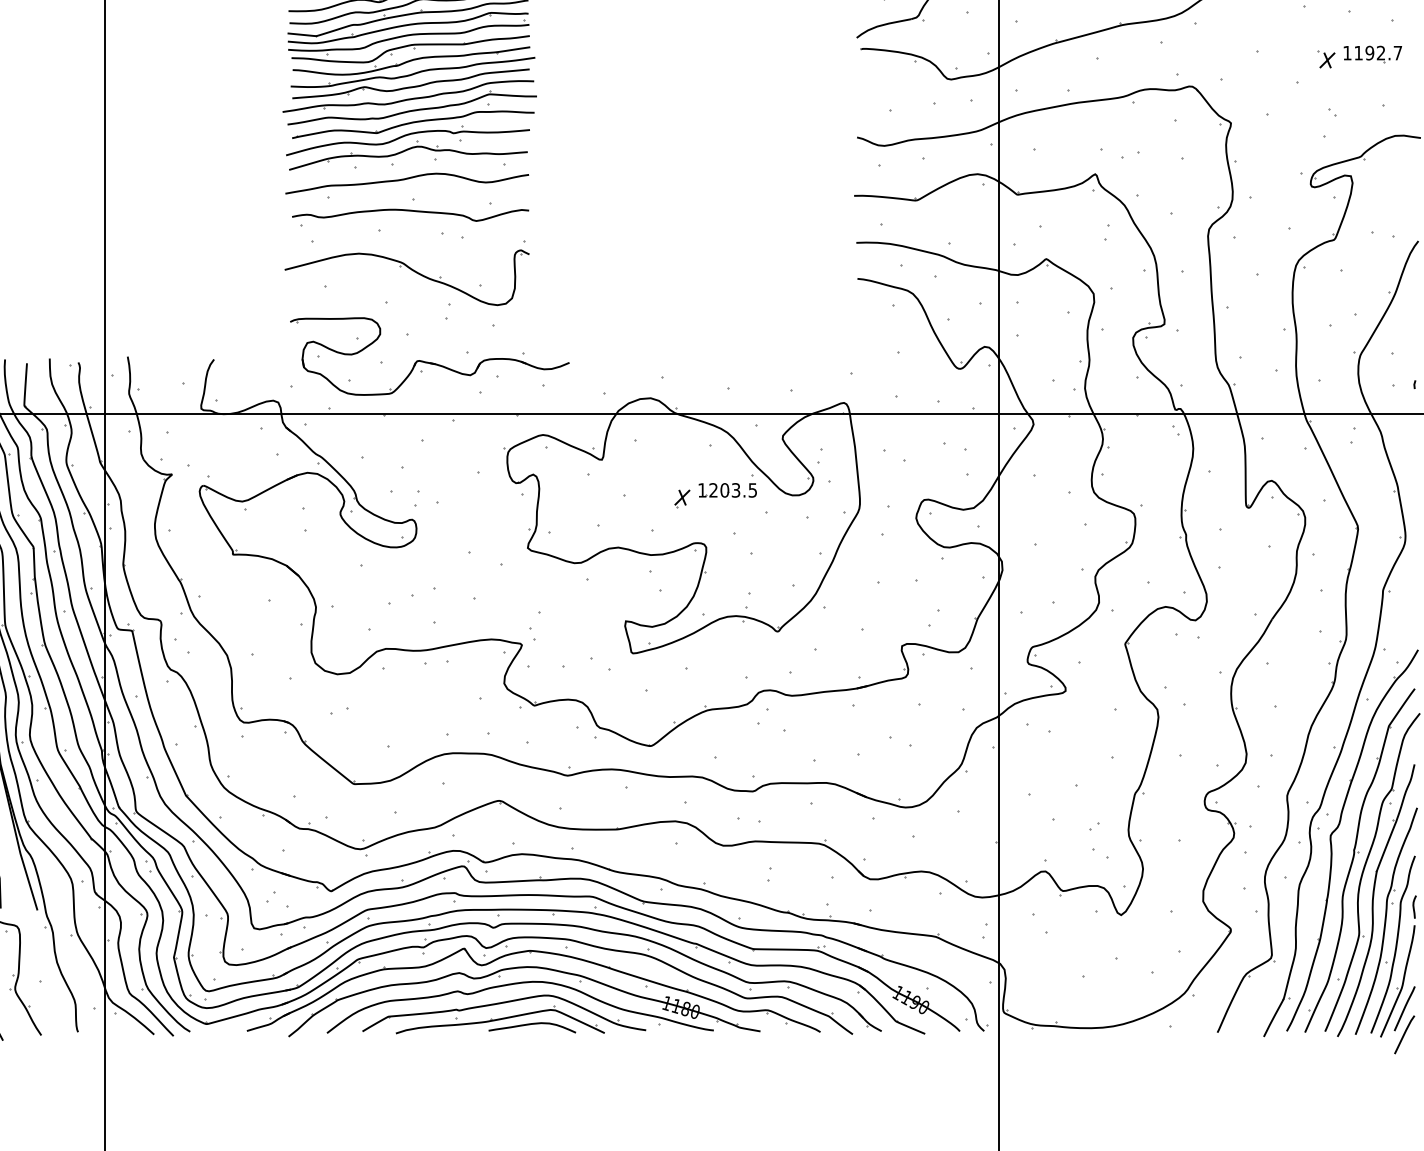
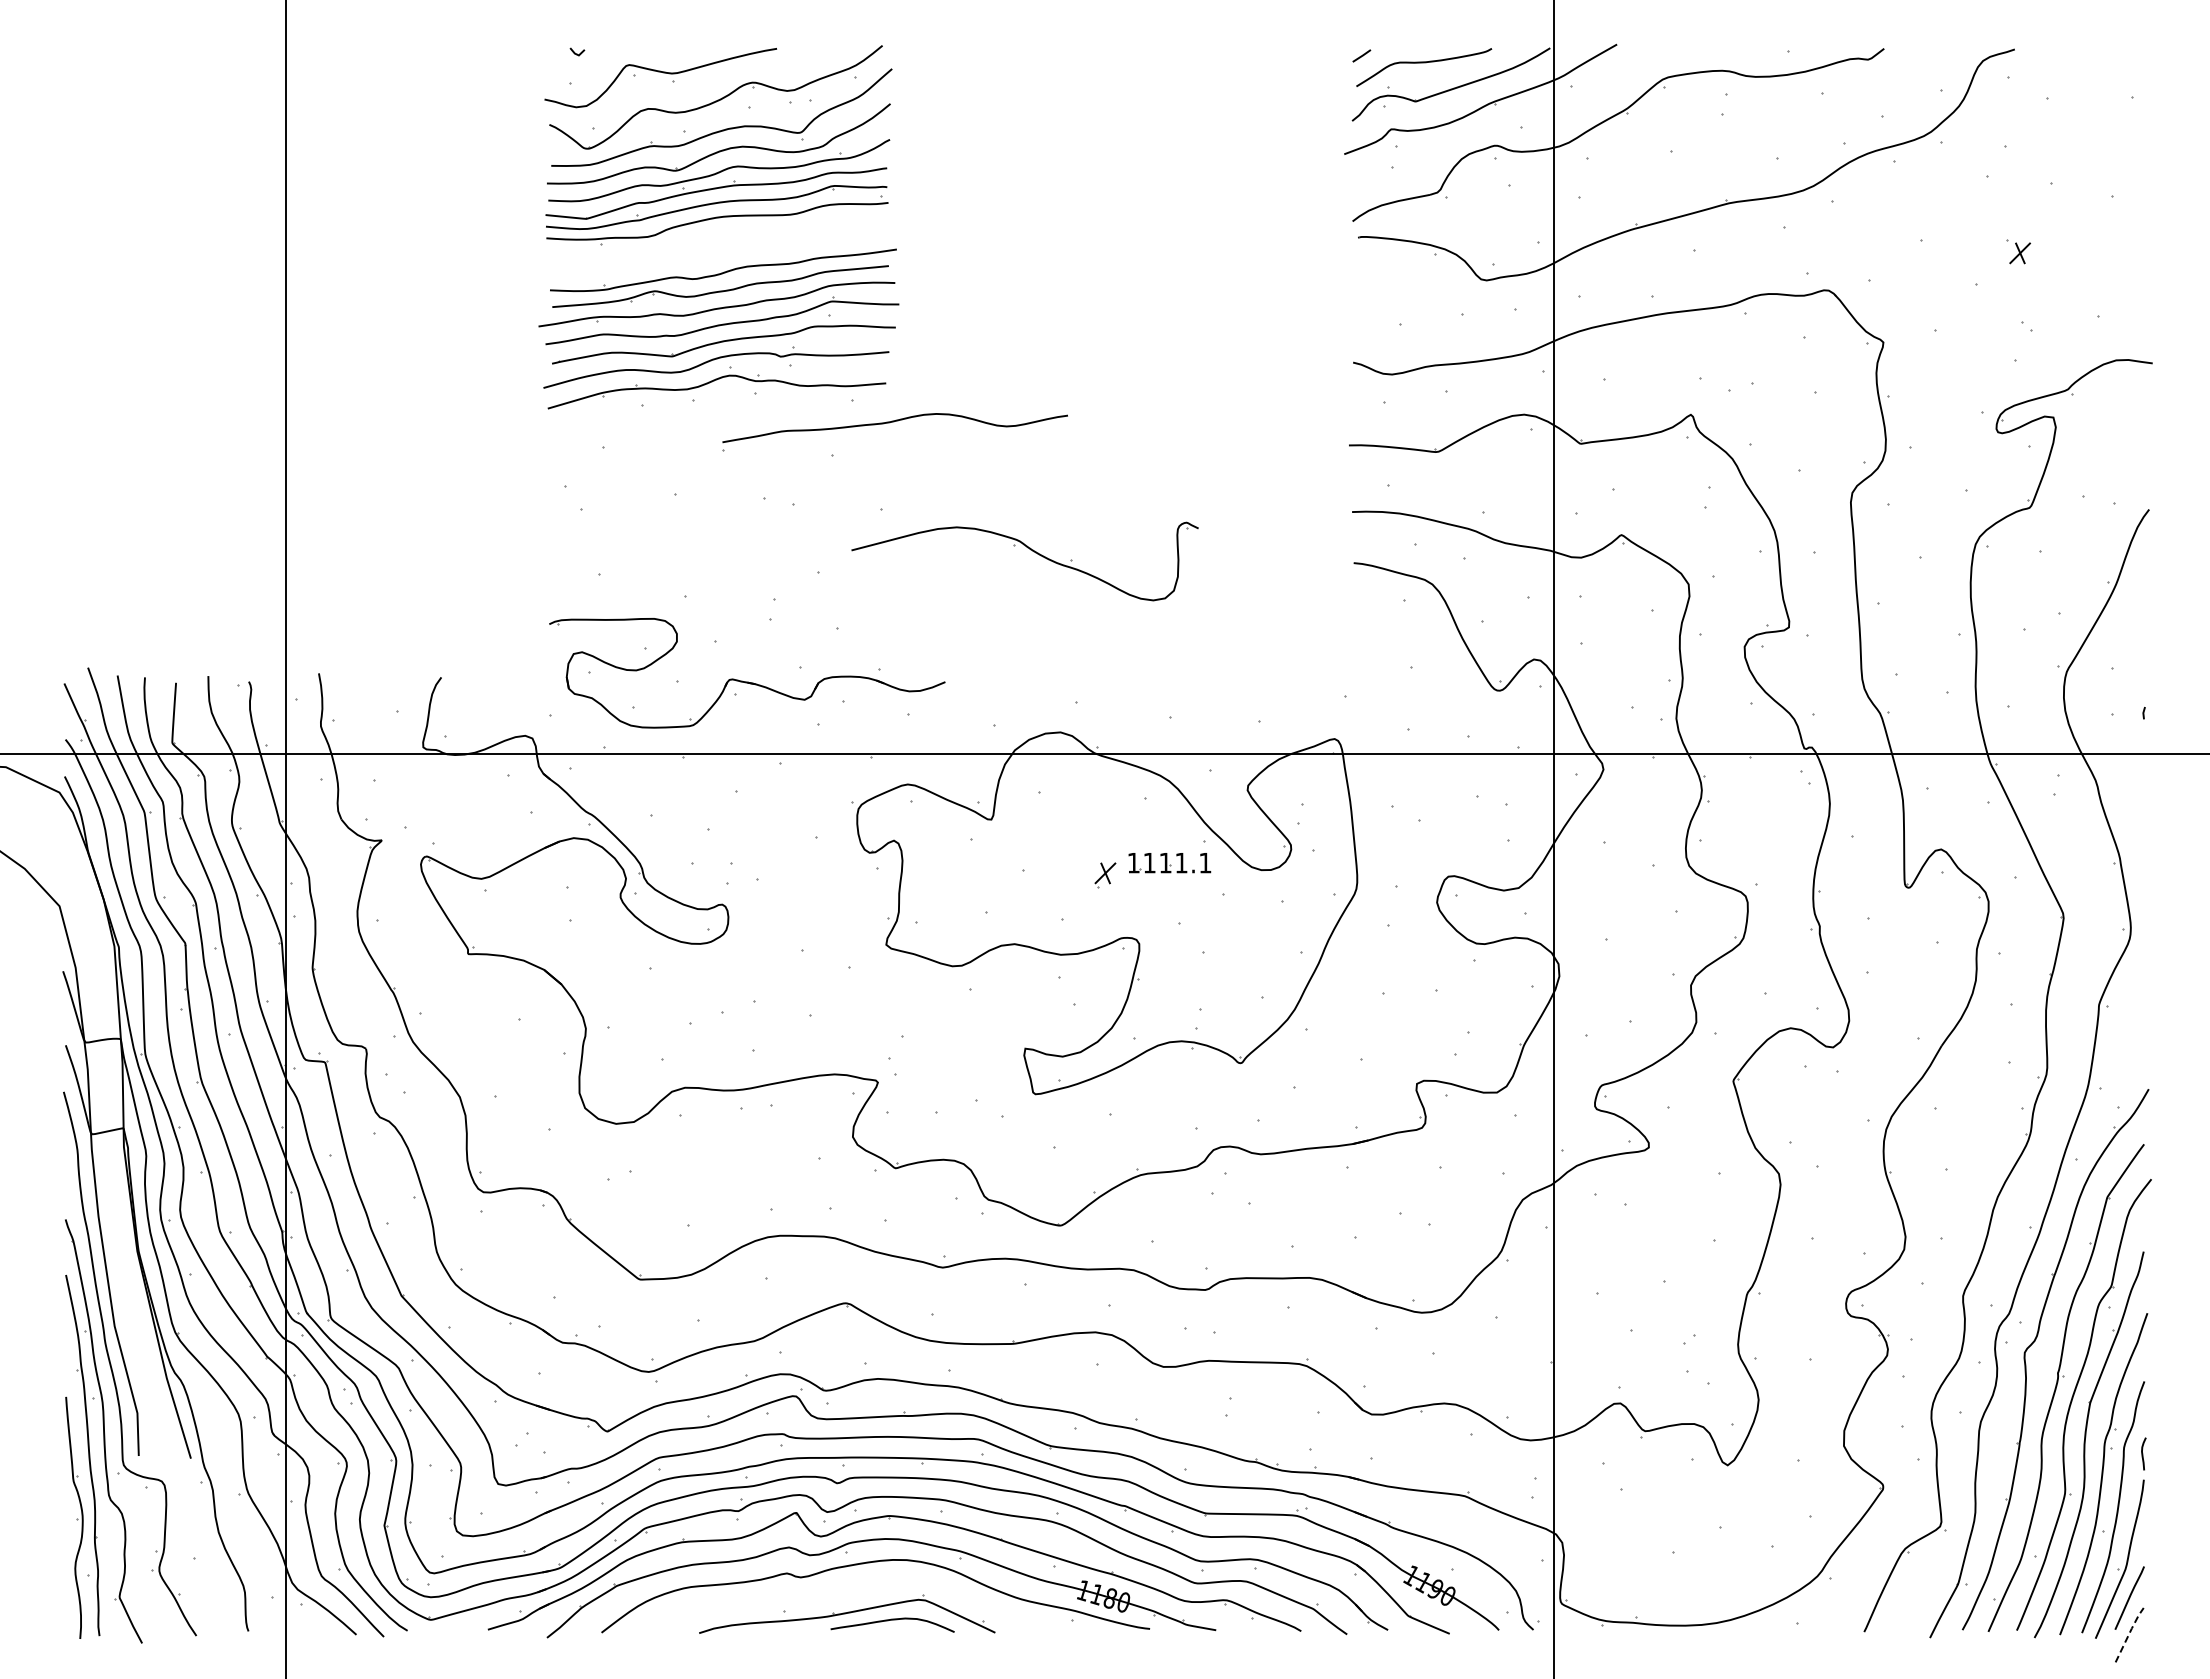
part: (1372, 54) -> (2084, 244), removed
part: (413, 59) -> (723, 251), removed
curve: (406, 179) -> (894, 422), moved
curve: (410, 211) -> (720, 467), removed
part: (410, 269) -> (1030, 550), moved
text: (733, 490) -> (1177, 862), 1203.5 -> 1111.1
part: (500, 1004) -> (847, 1591), removed
line: (1404, 1033) -> (2129, 1632), solid -> dashed

